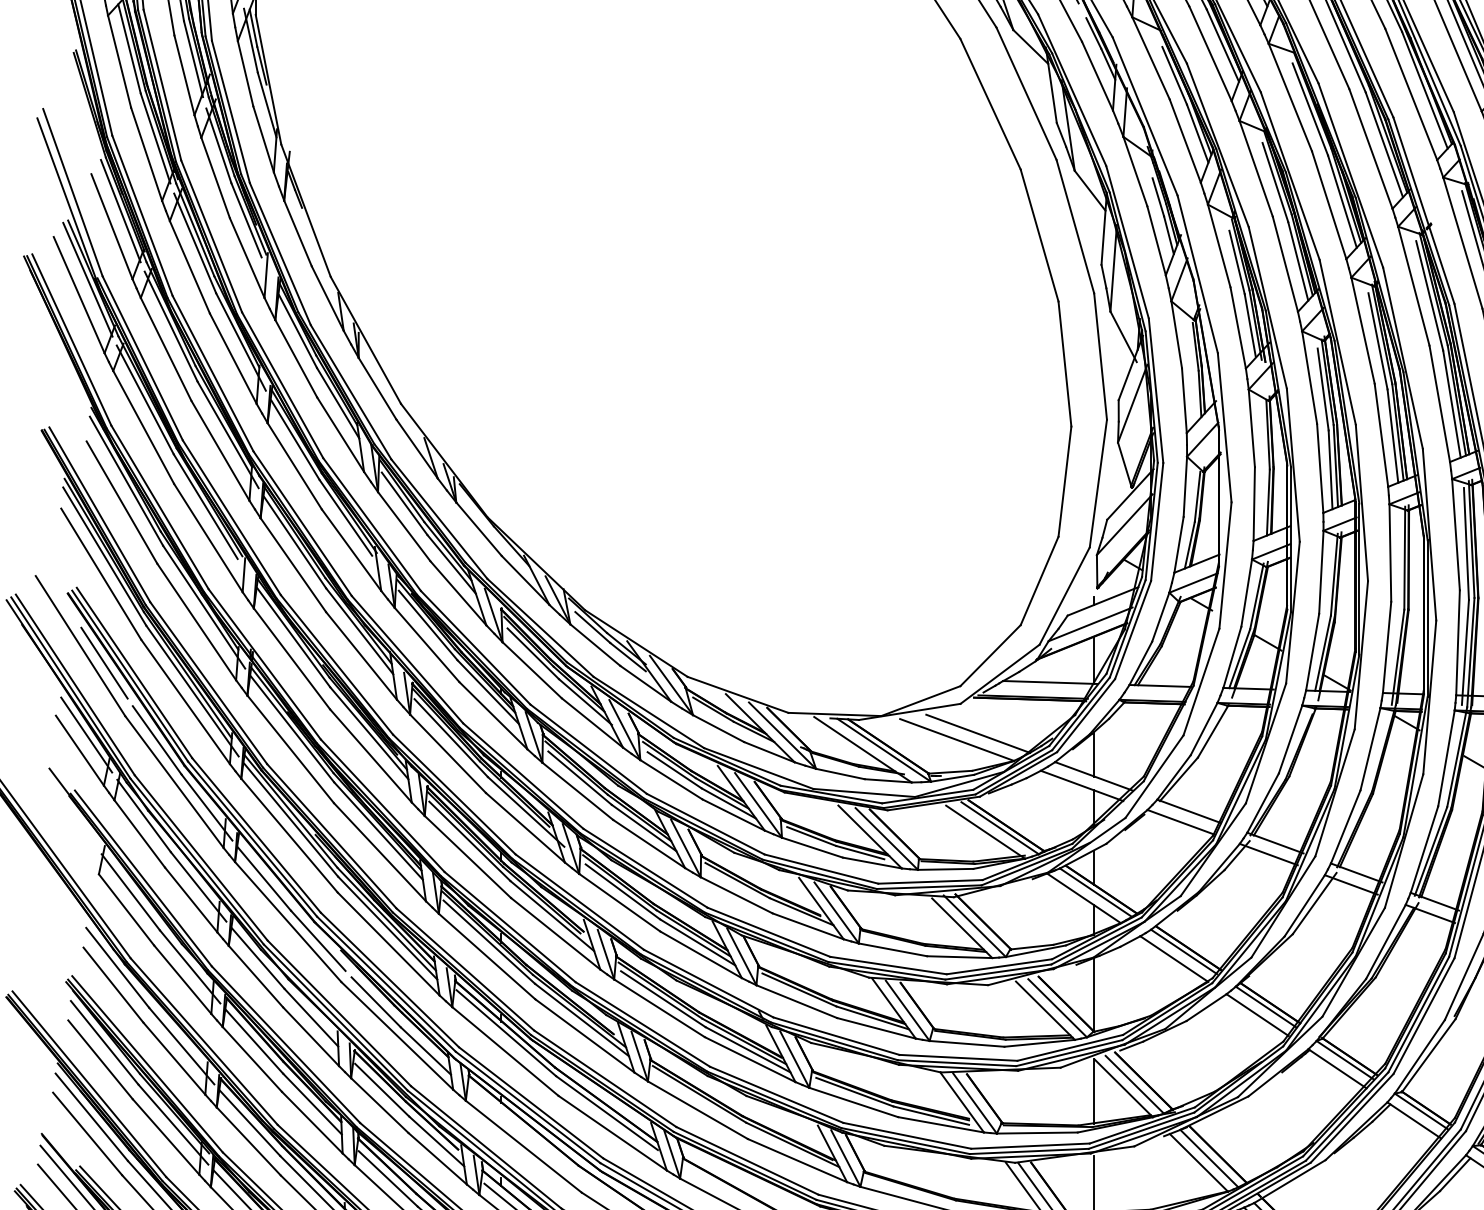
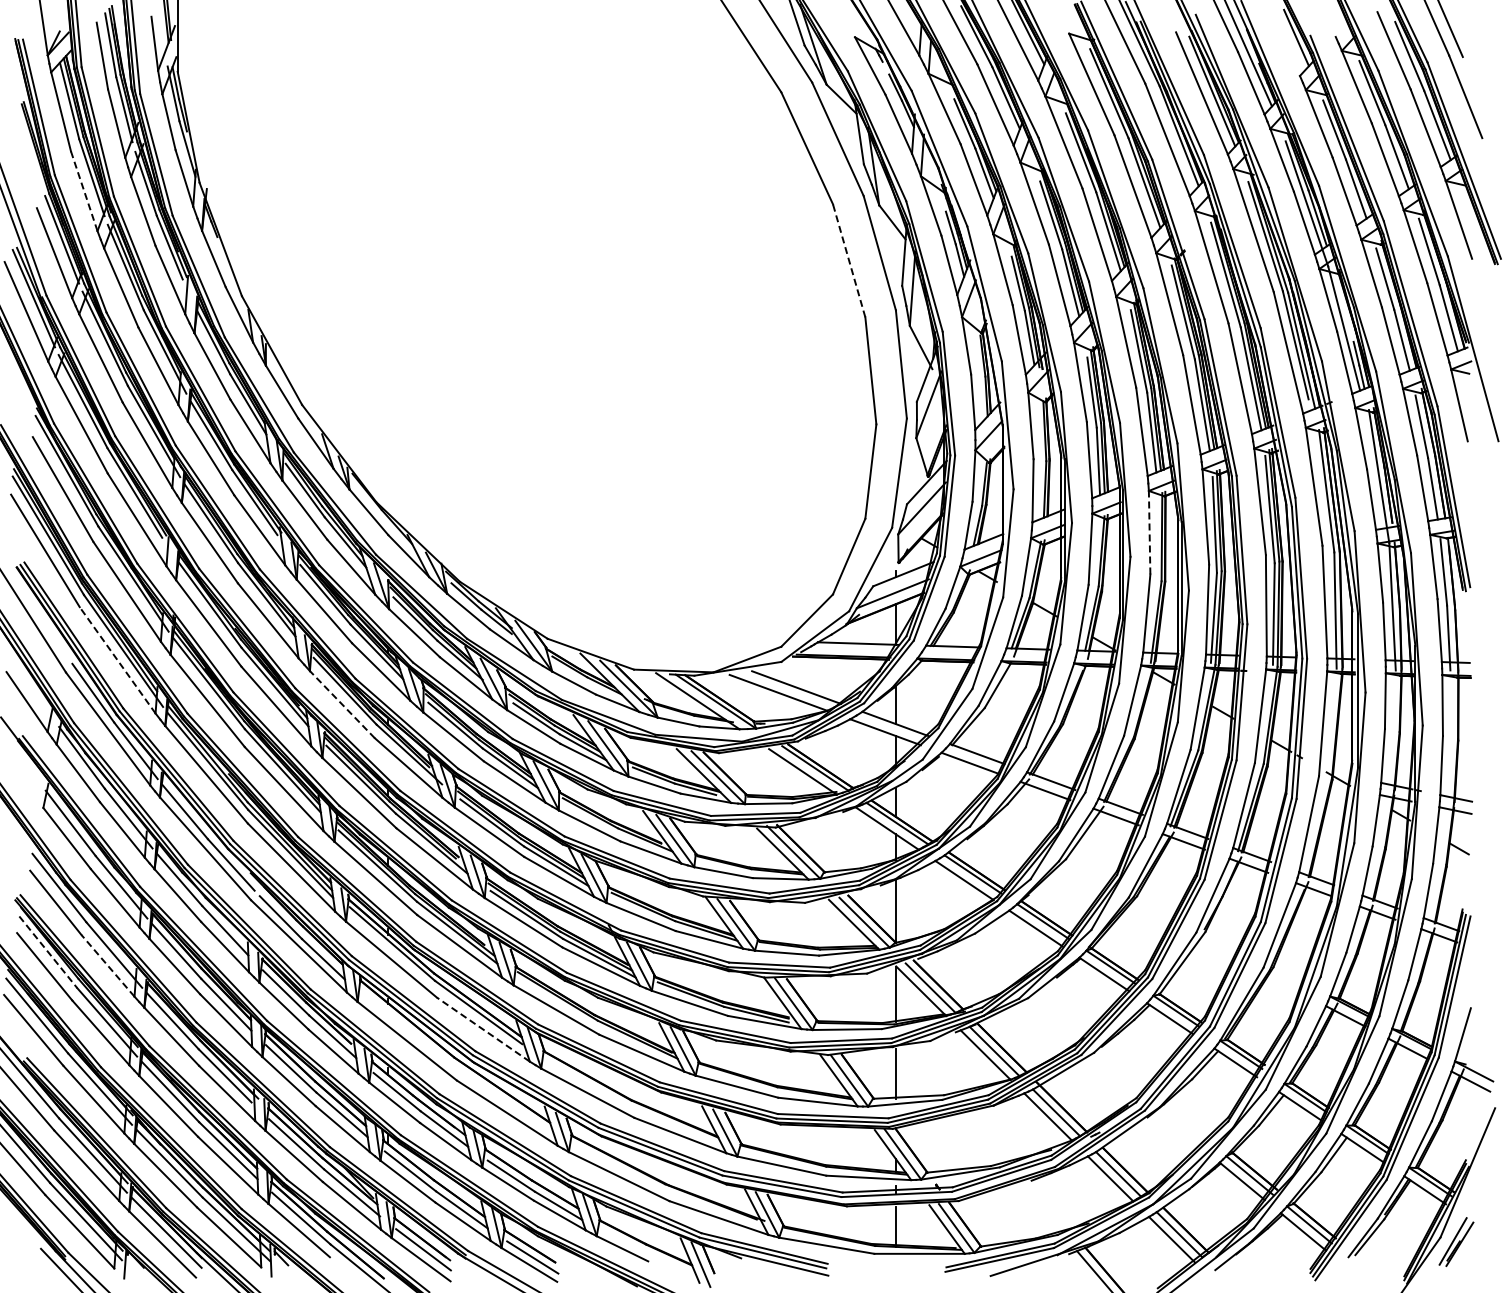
line: (146, 153) -> (84, 190), solid -> dashed
line: (1040, 235) -> (849, 260), solid -> dashed
line: (1390, 552) -> (1149, 532), solid -> dashed
line: (103, 662) -> (47, 626), removed
line: (185, 701) -> (117, 659), solid -> dashed
line: (86, 734) -> (32, 688), removed
line: (448, 753) -> (342, 704), solid -> dashed
line: (104, 1043) -> (48, 952), solid -> dashed
line: (174, 1058) -> (108, 965), solid -> dashed
line: (612, 1132) -> (483, 1029), solid -> dashed

